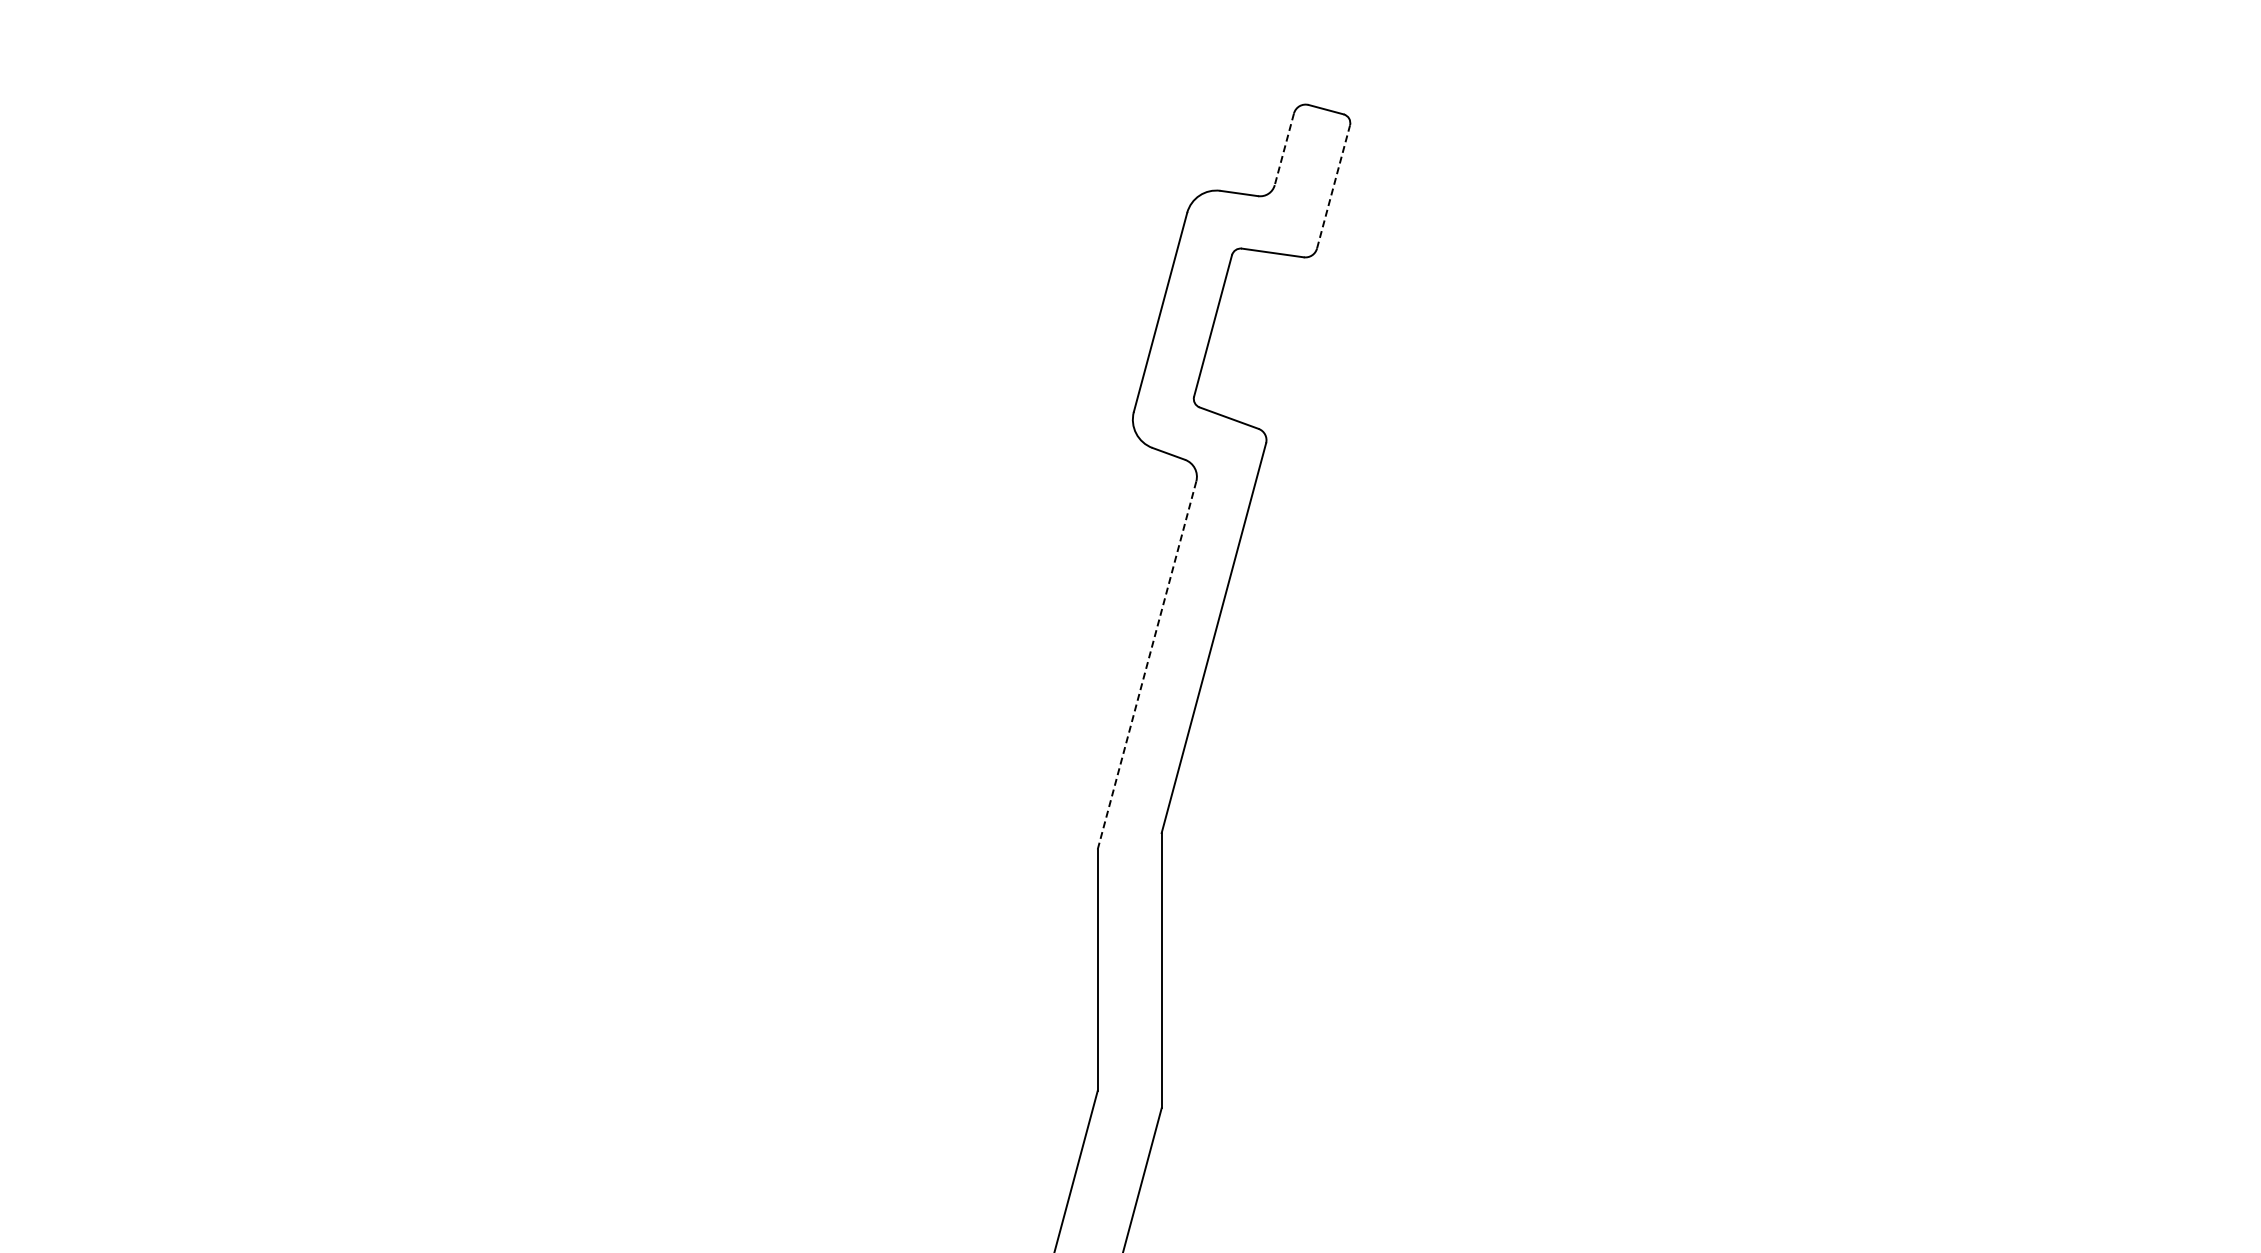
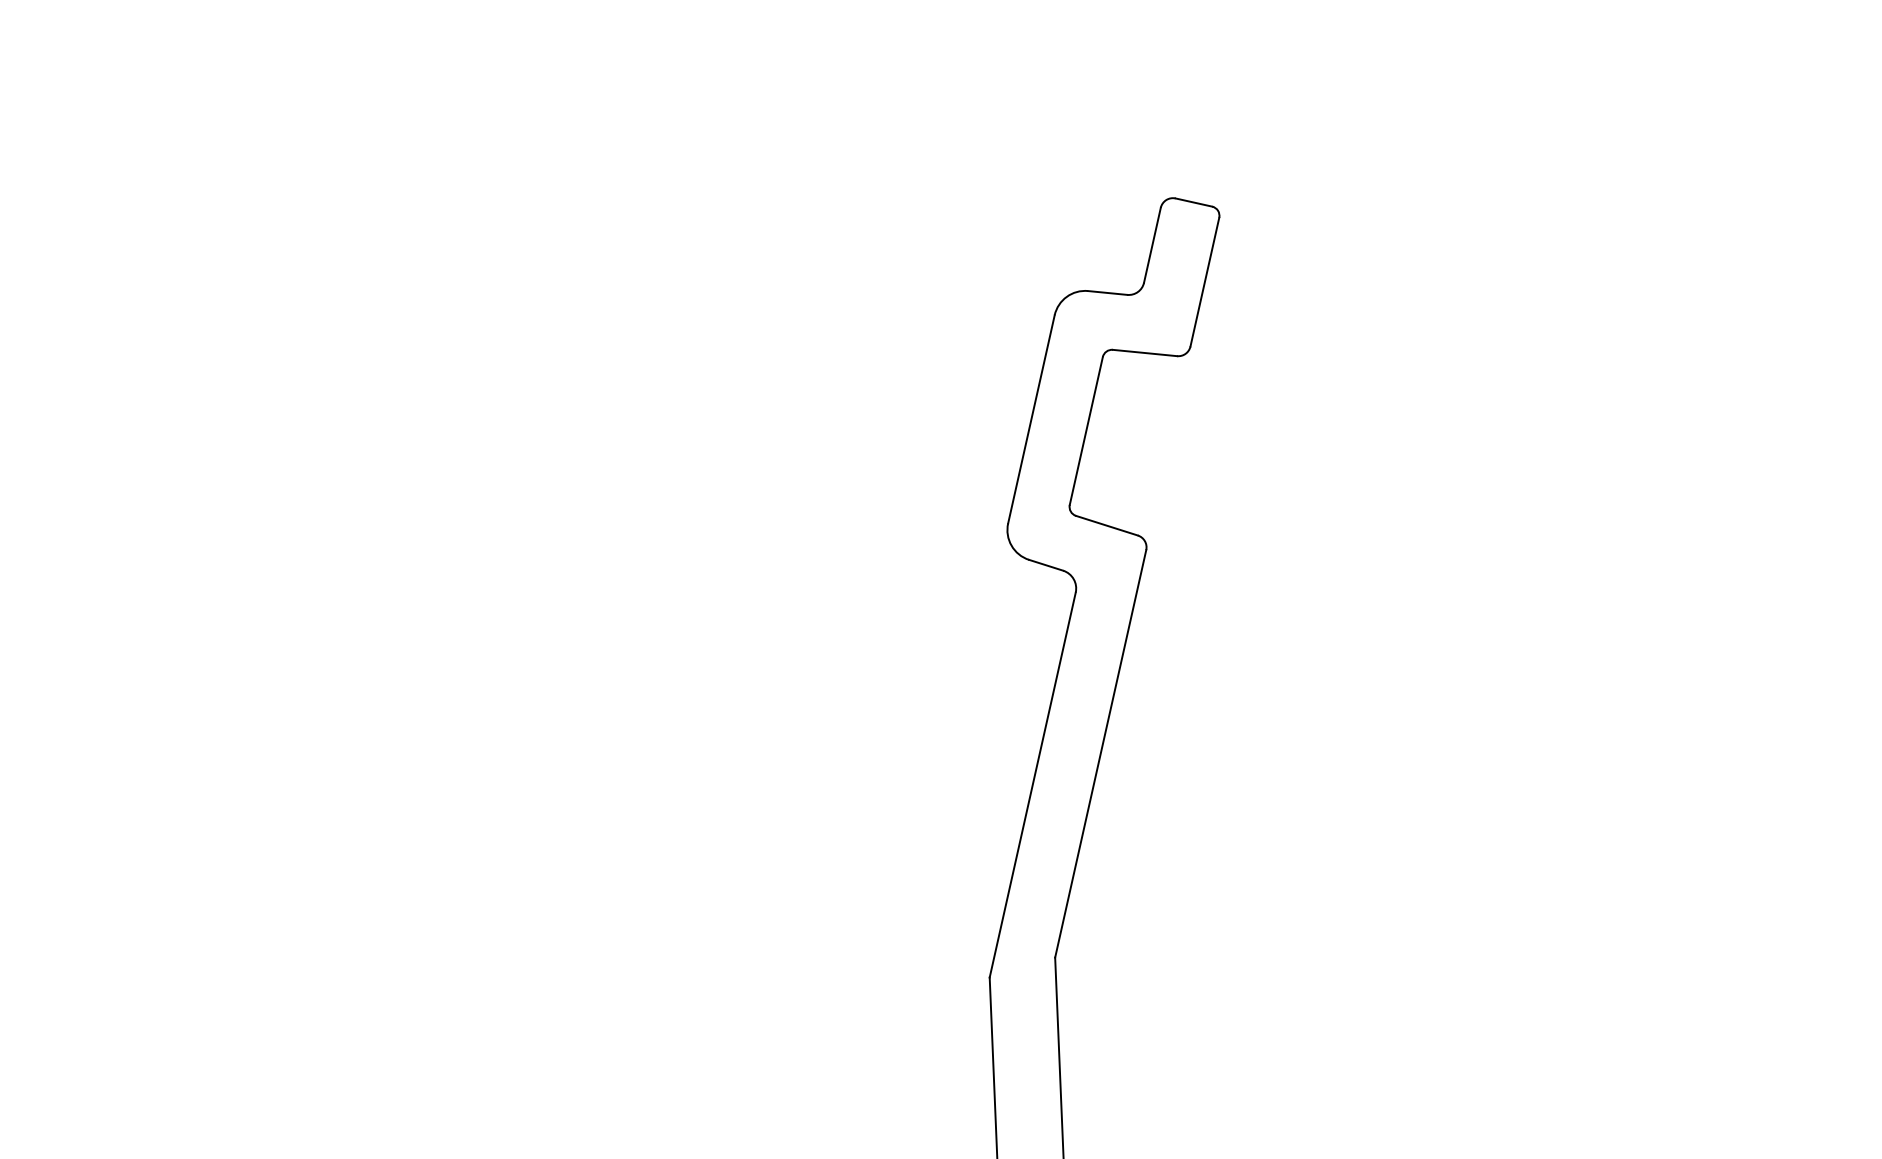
line: (1284, 149) -> (1152, 245), dashed -> solid
line: (1333, 186) -> (1204, 281), dashed -> solid
line: (1147, 665) -> (1033, 784), dashed -> solid

